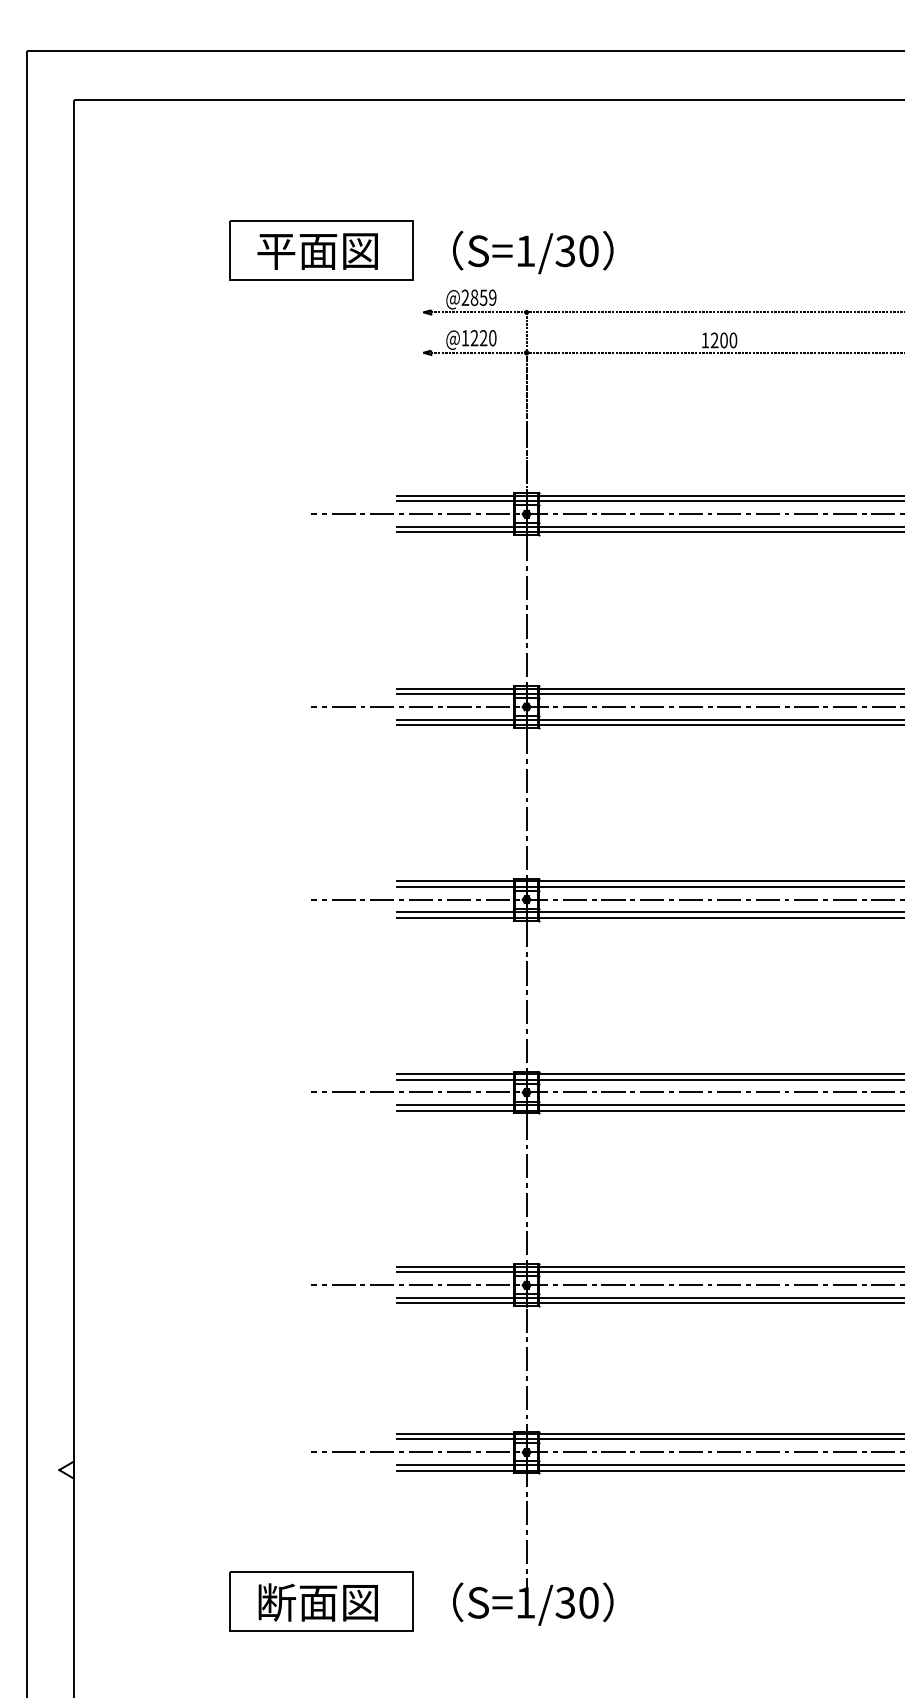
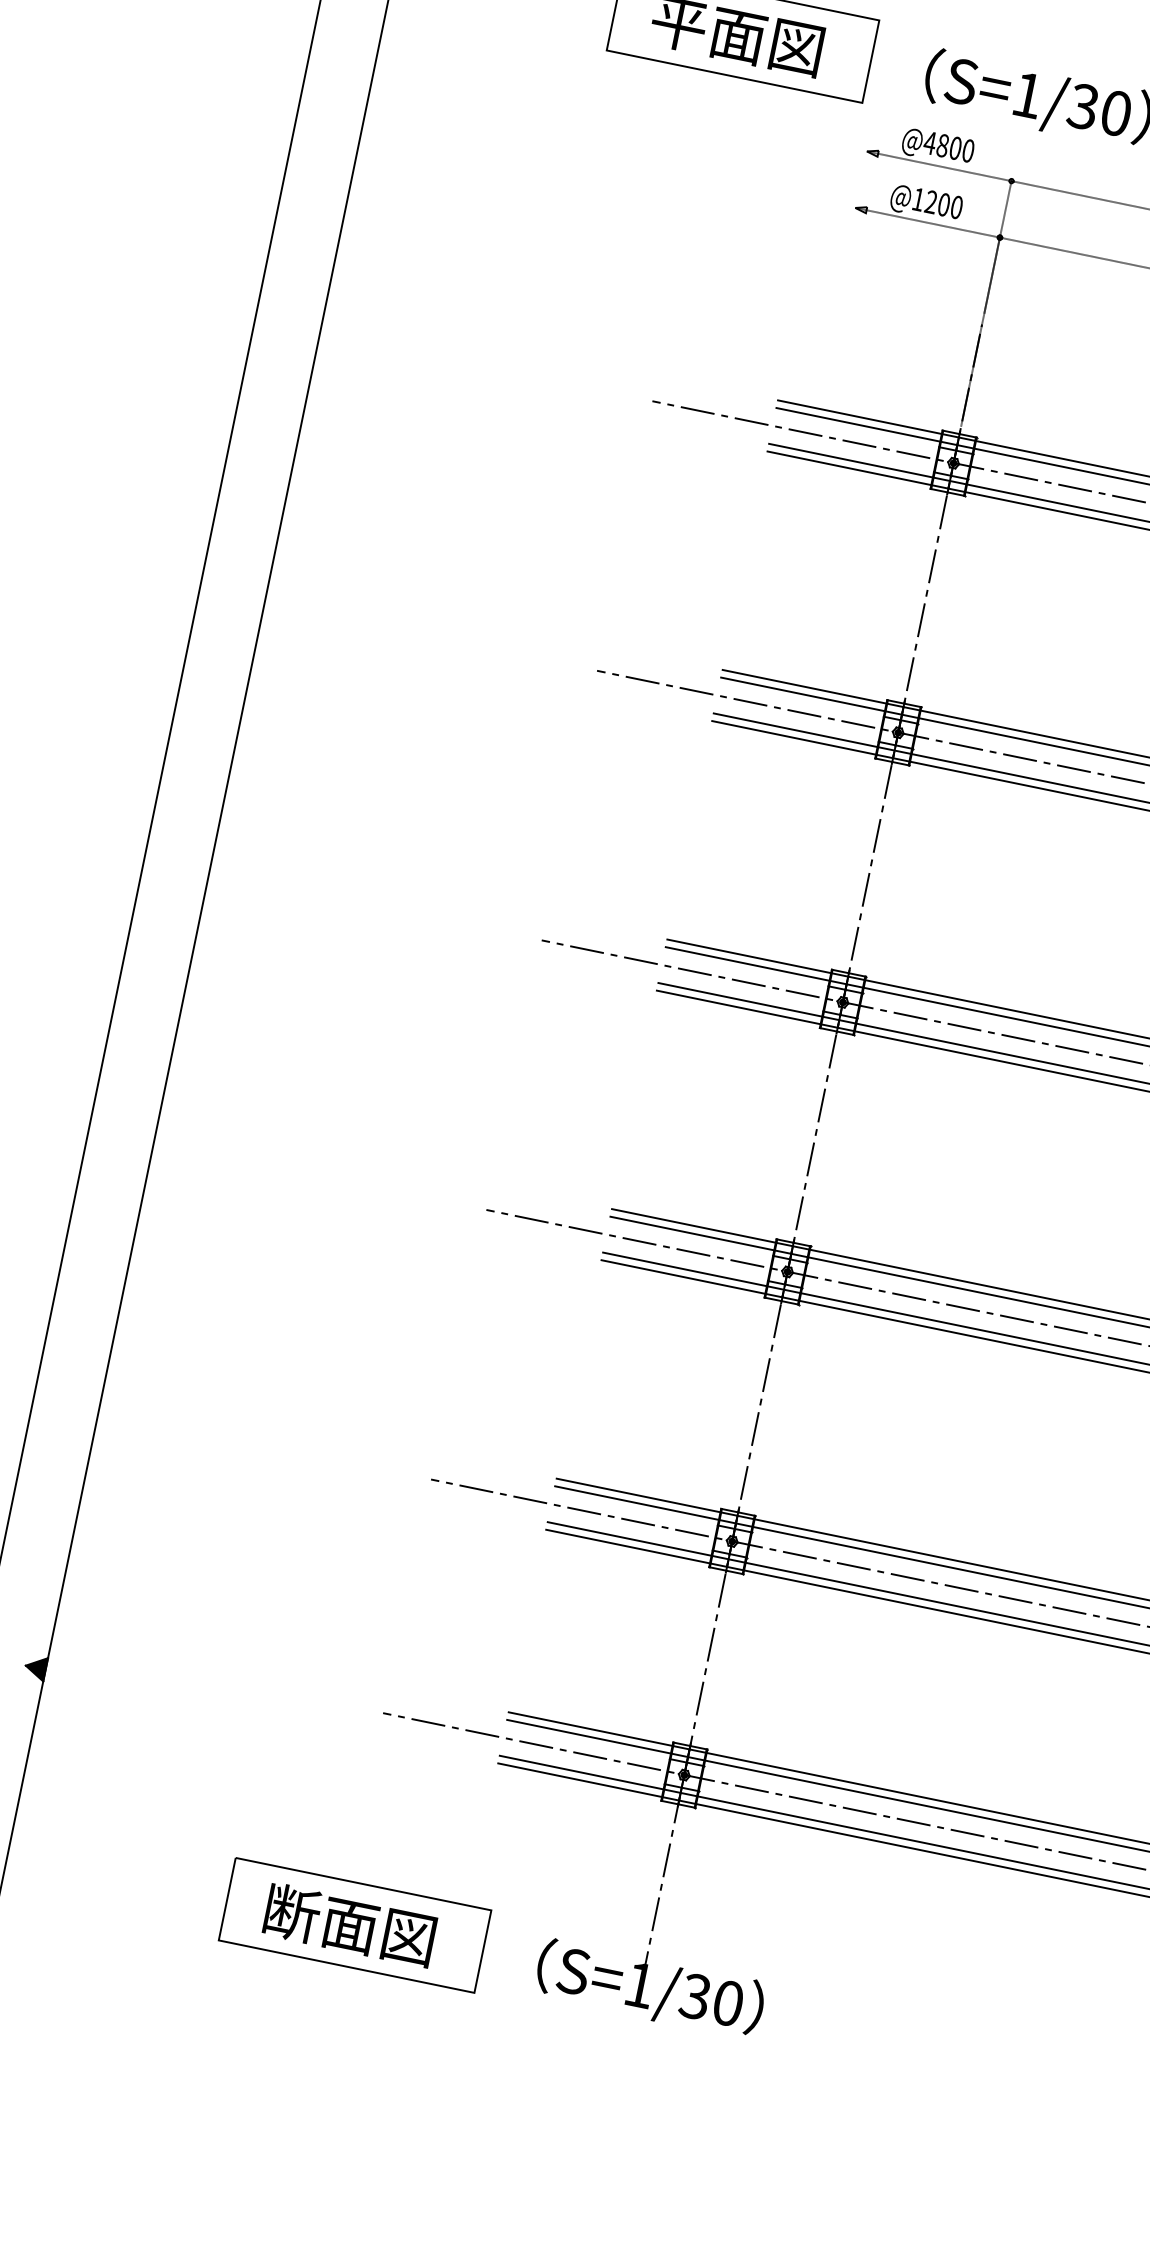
text: (478, 297) -> (948, 146), @2859 -> @4800
text: (483, 338) -> (943, 205), @1220 -> @1200
fill: (66, 1469) -> (36, 1666), added

